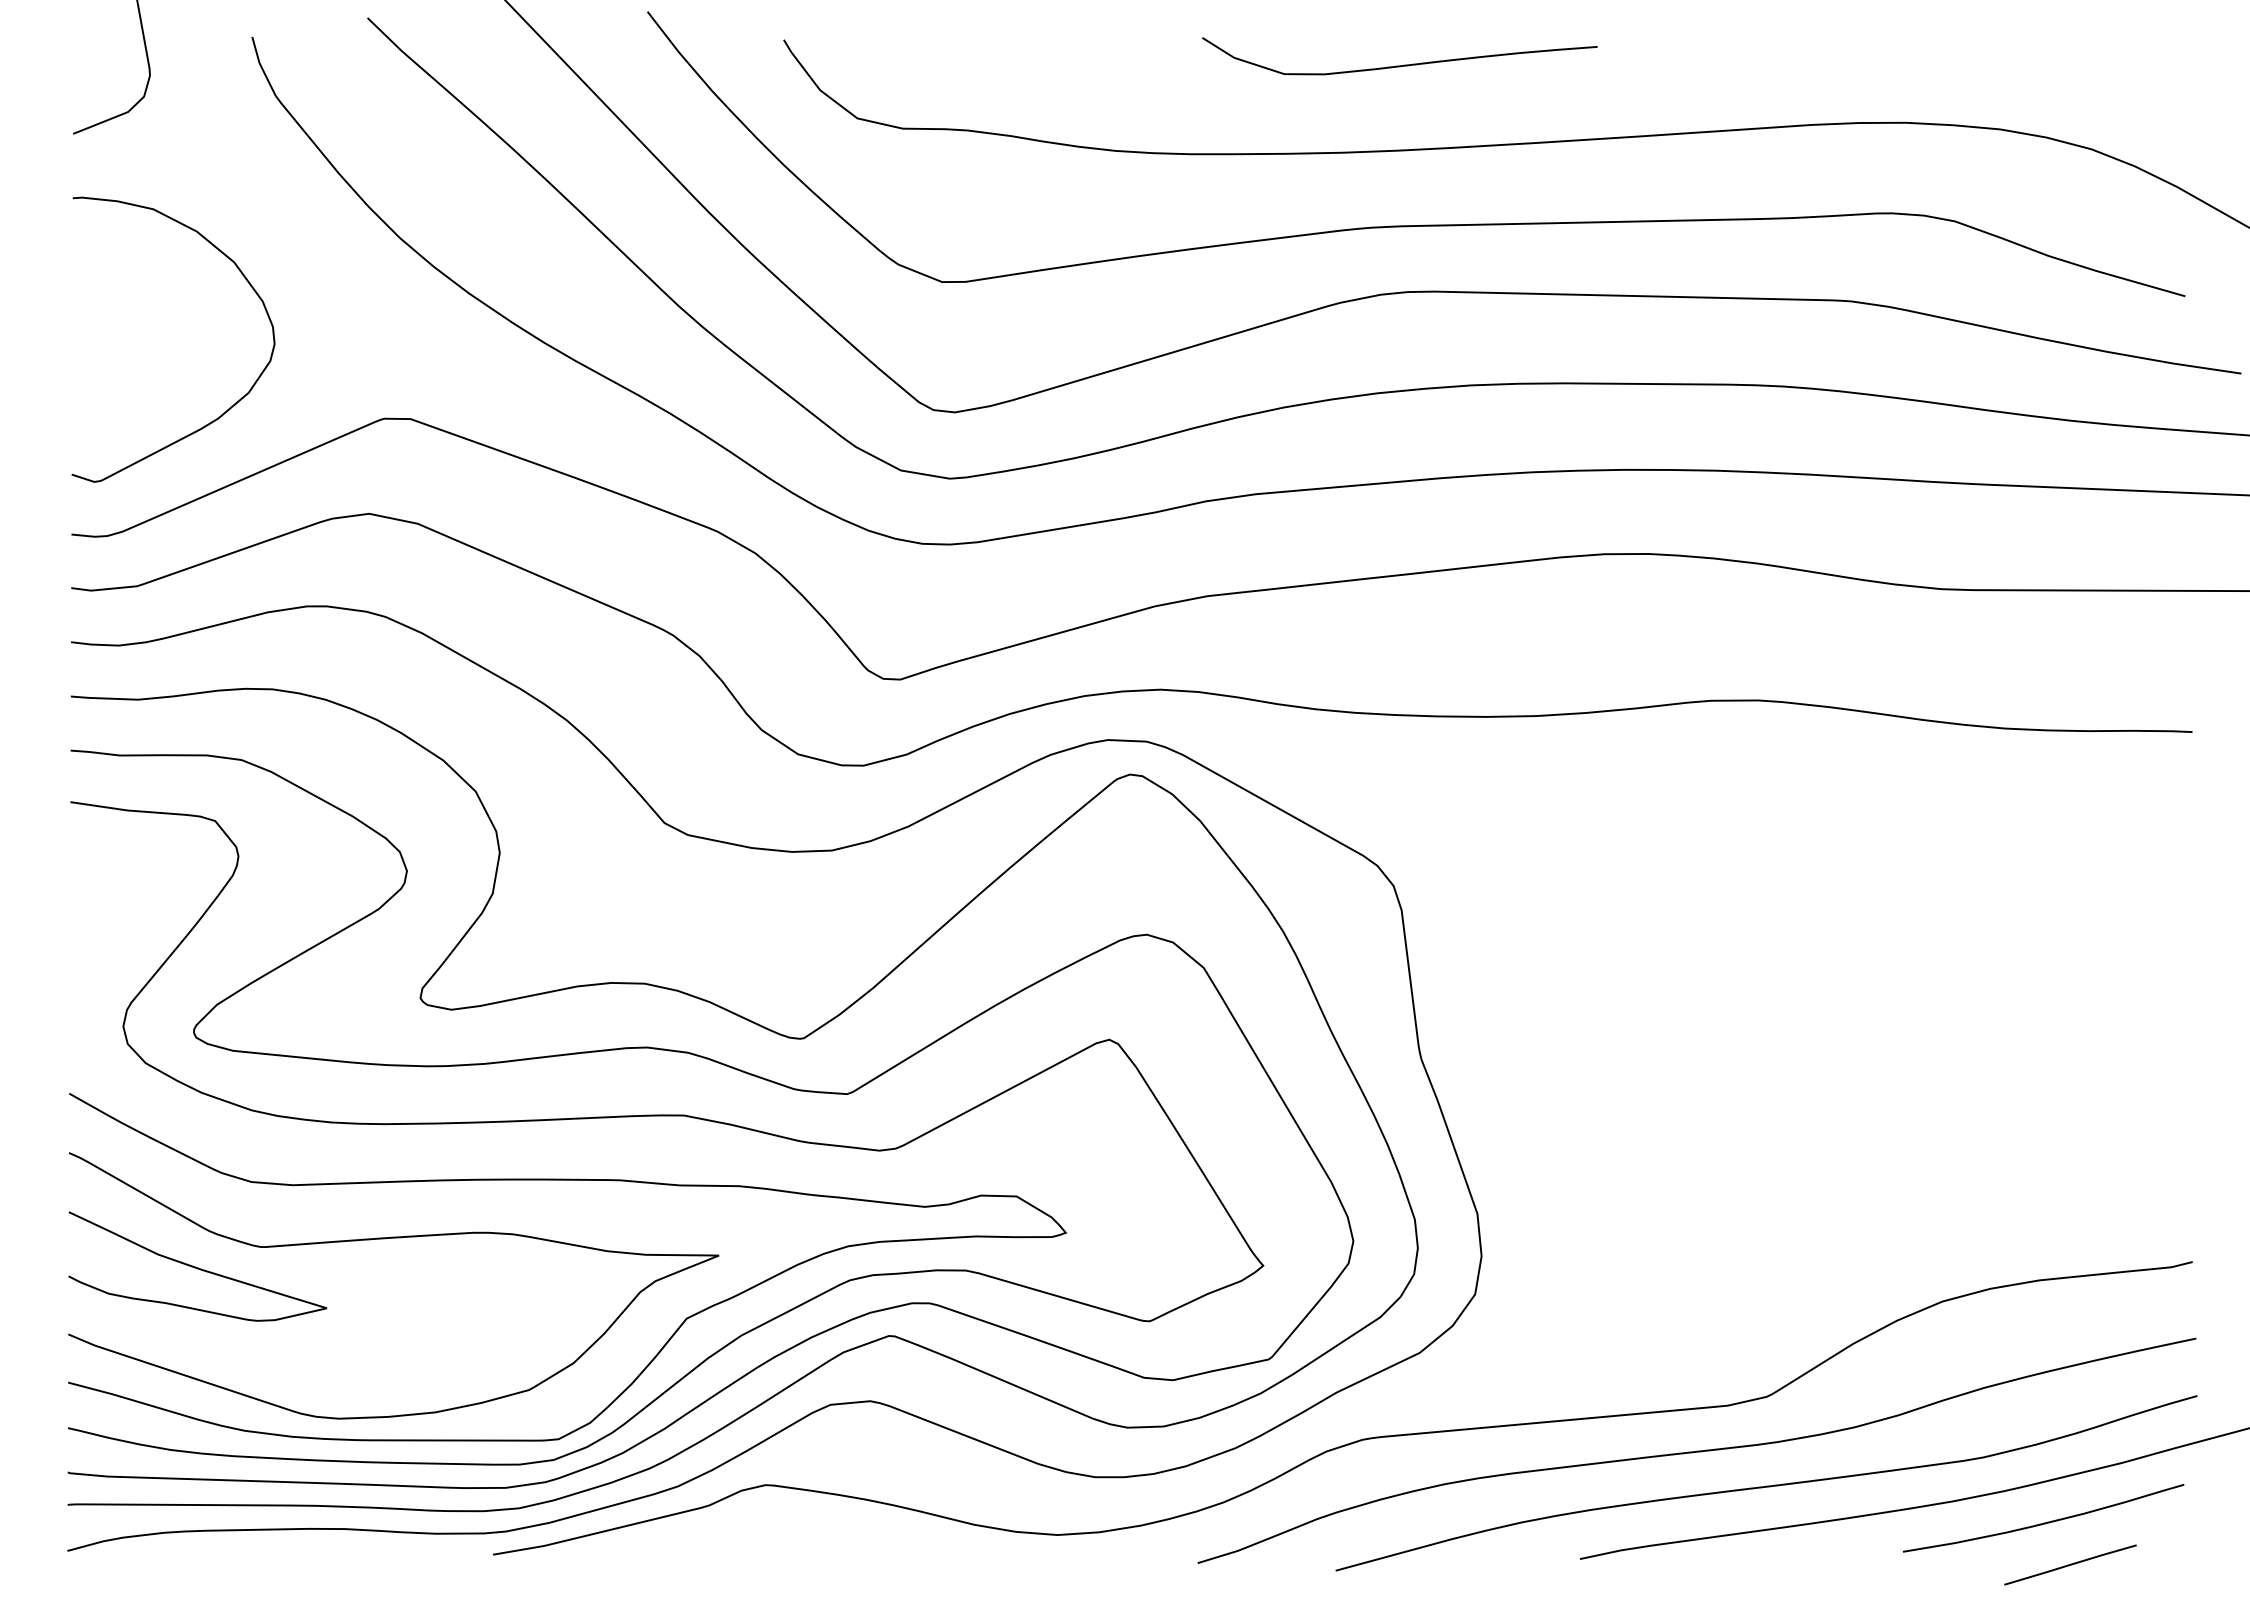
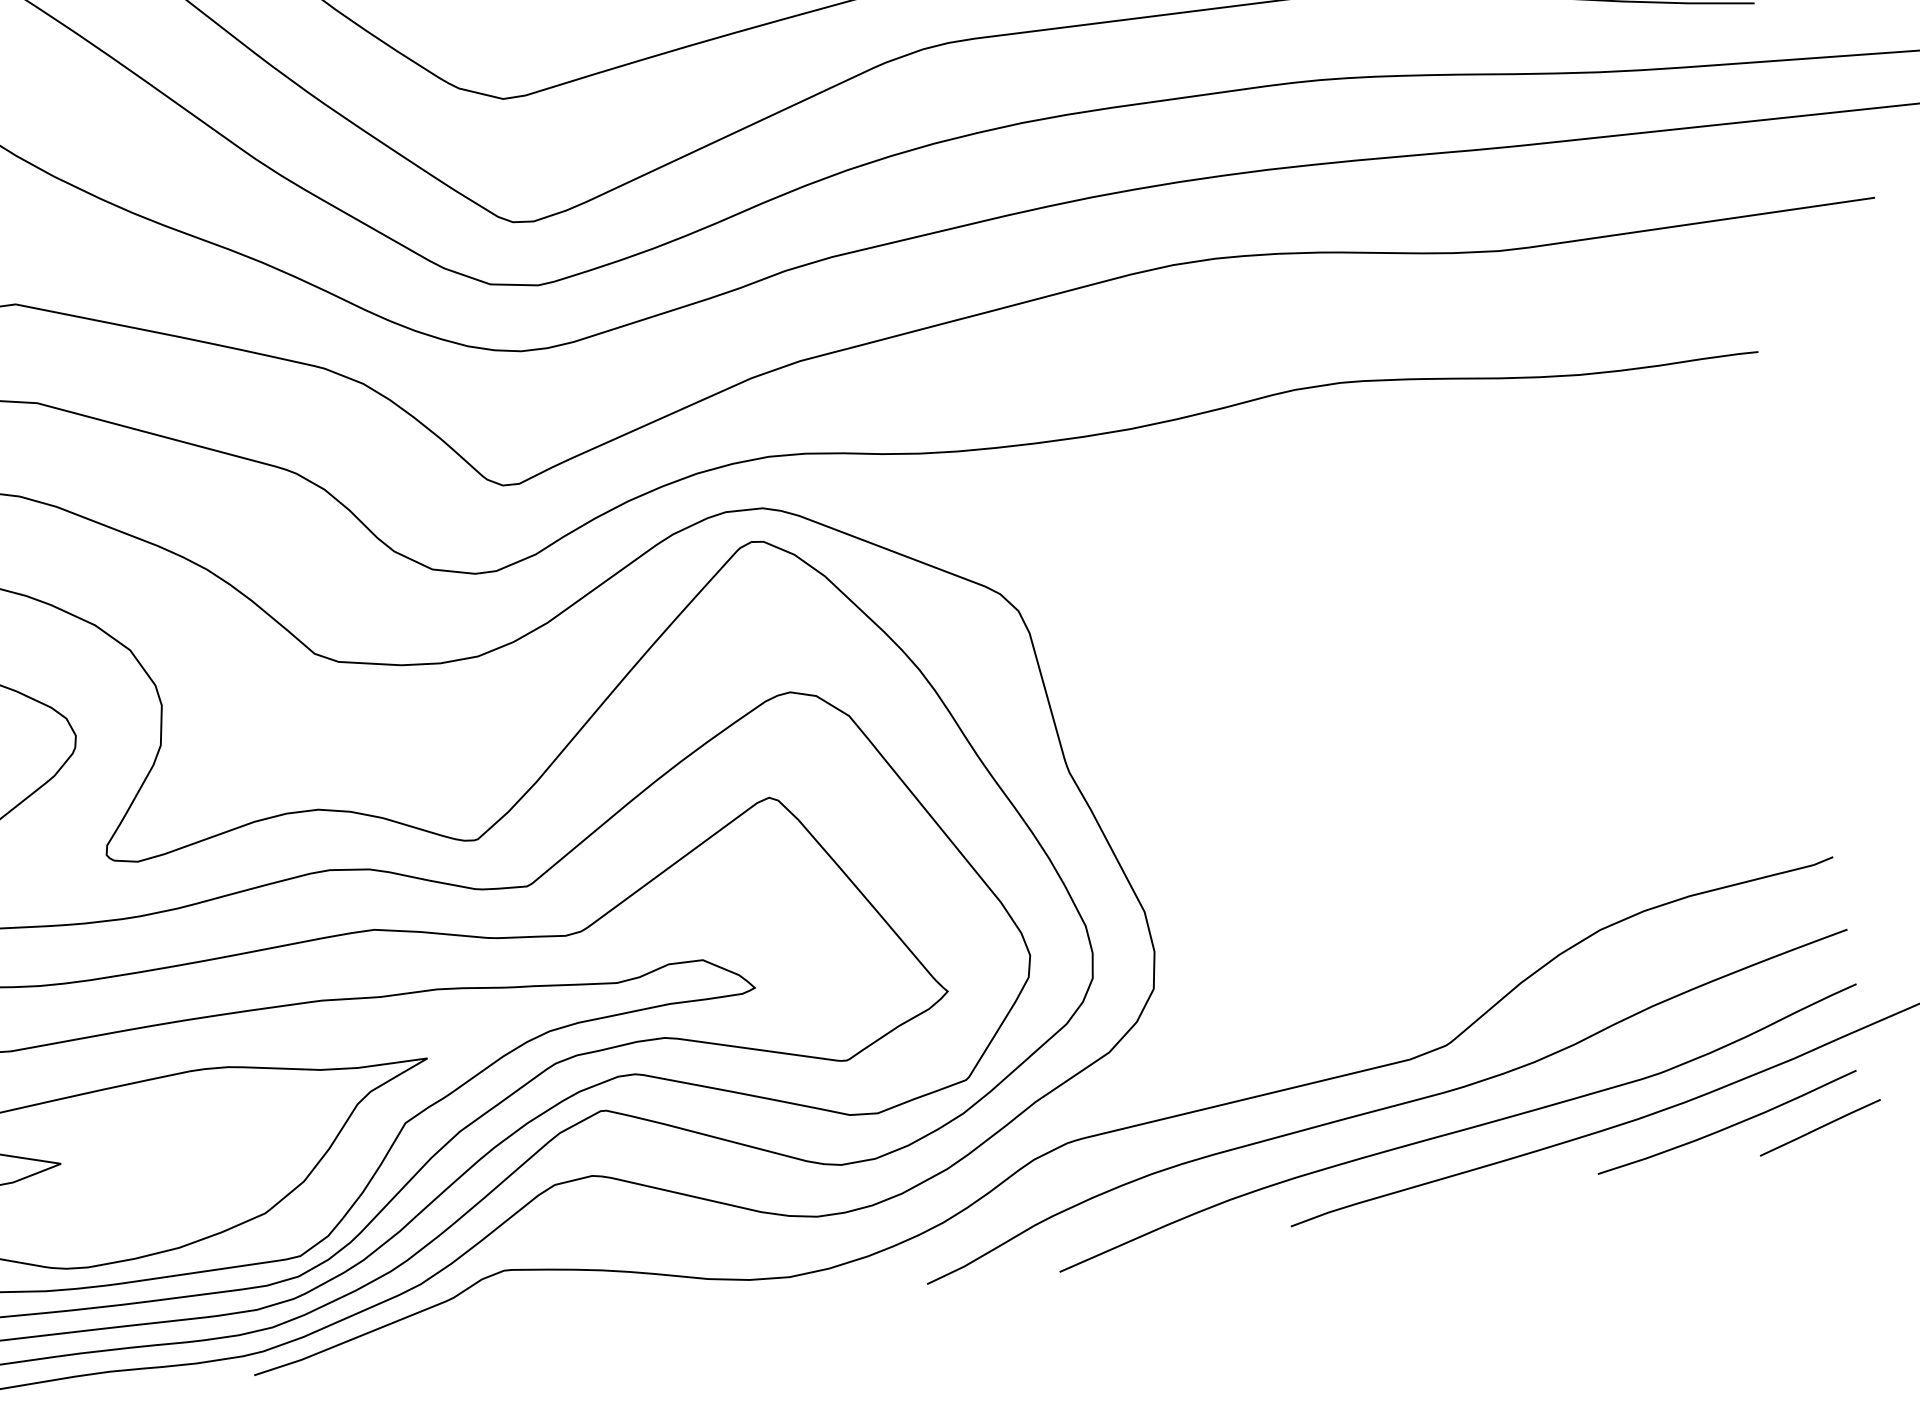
line: (2070, 1564) -> (1820, 1127), moved

